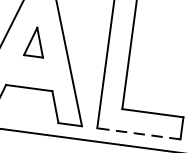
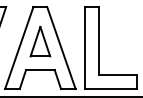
part: (35, 41) -> (40, 41), size x1.67
line: (138, 134) -> (110, 89), dashed -> solid

